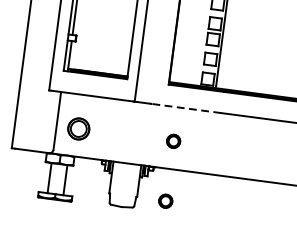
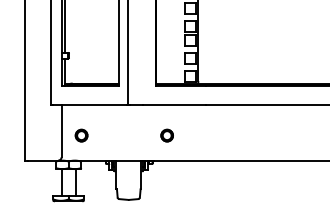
line: (186, 109) -> (174, 105), dashed -> solid
part: (78, 128) -> (81, 135), size x0.62
part: (165, 200) -> (166, 189), removed

